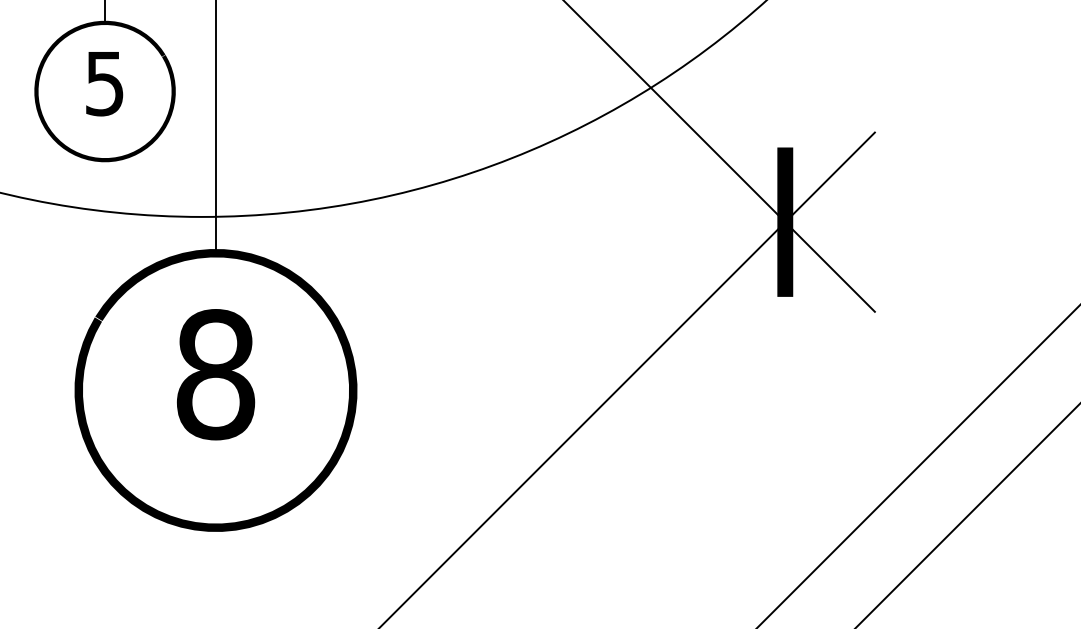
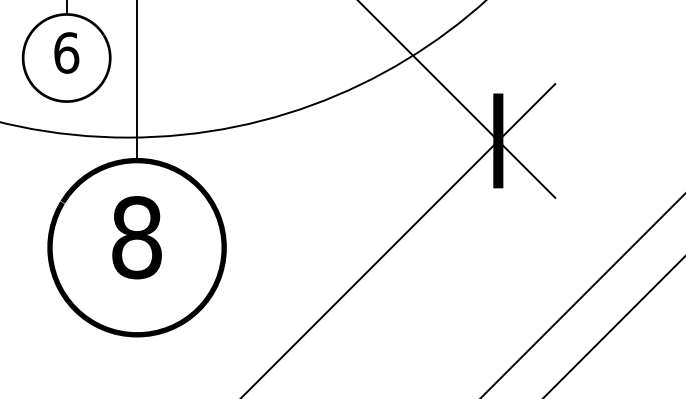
text: (104, 82) -> (66, 52), 5 -> 6

